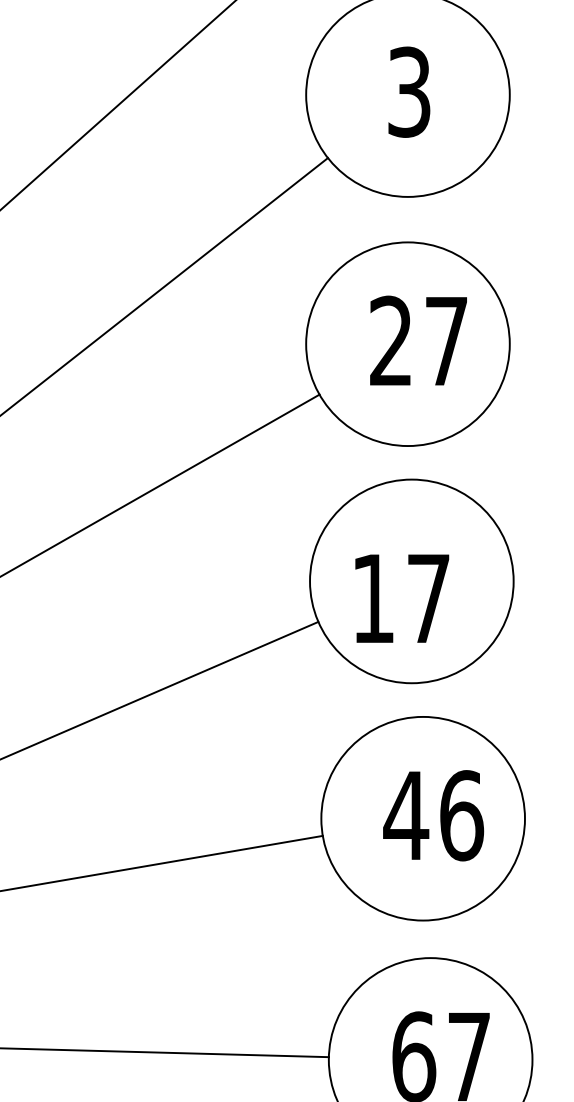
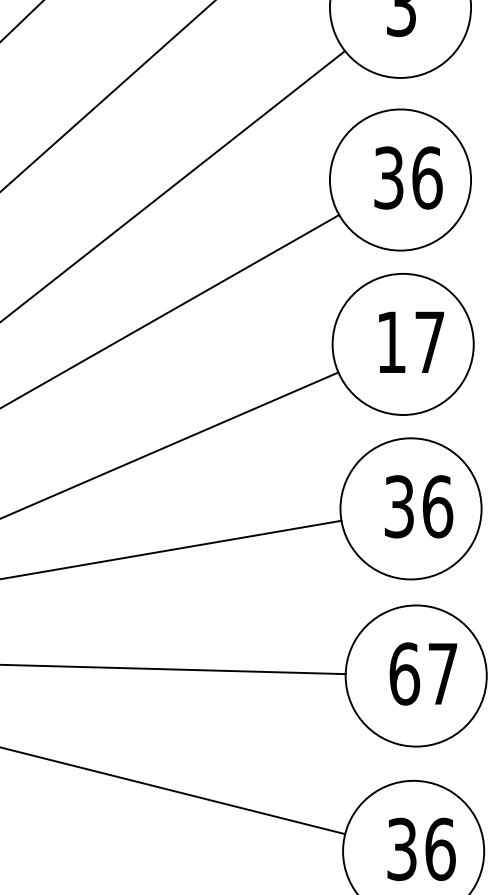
text: (419, 340) -> (408, 177), 27 -> 36
text: (402, 597) -> (411, 341), moved
text: (406, 815) -> (399, 506), 46 -> 36

